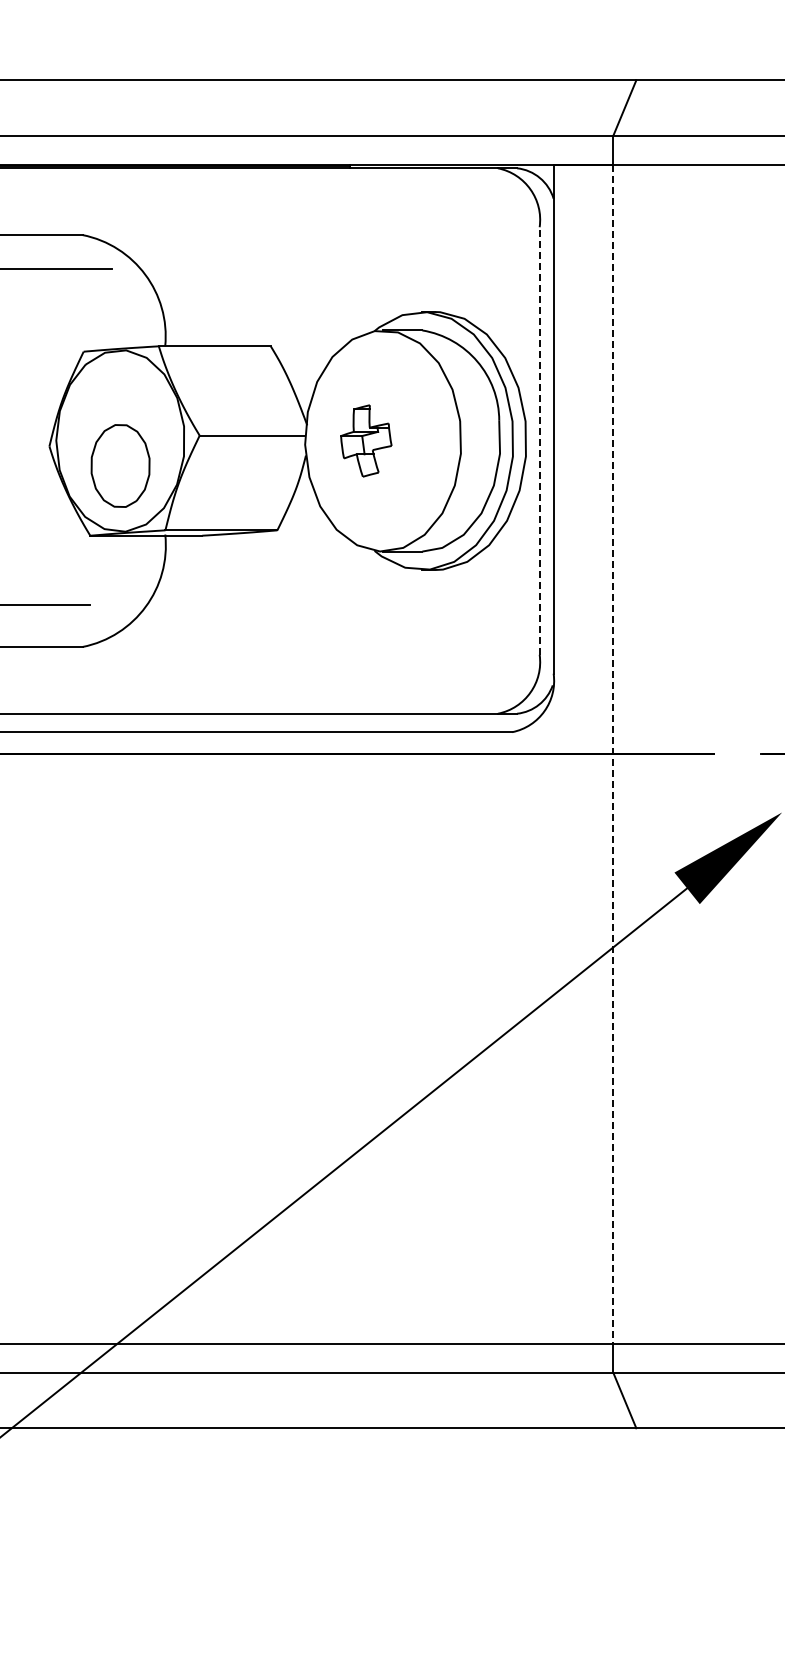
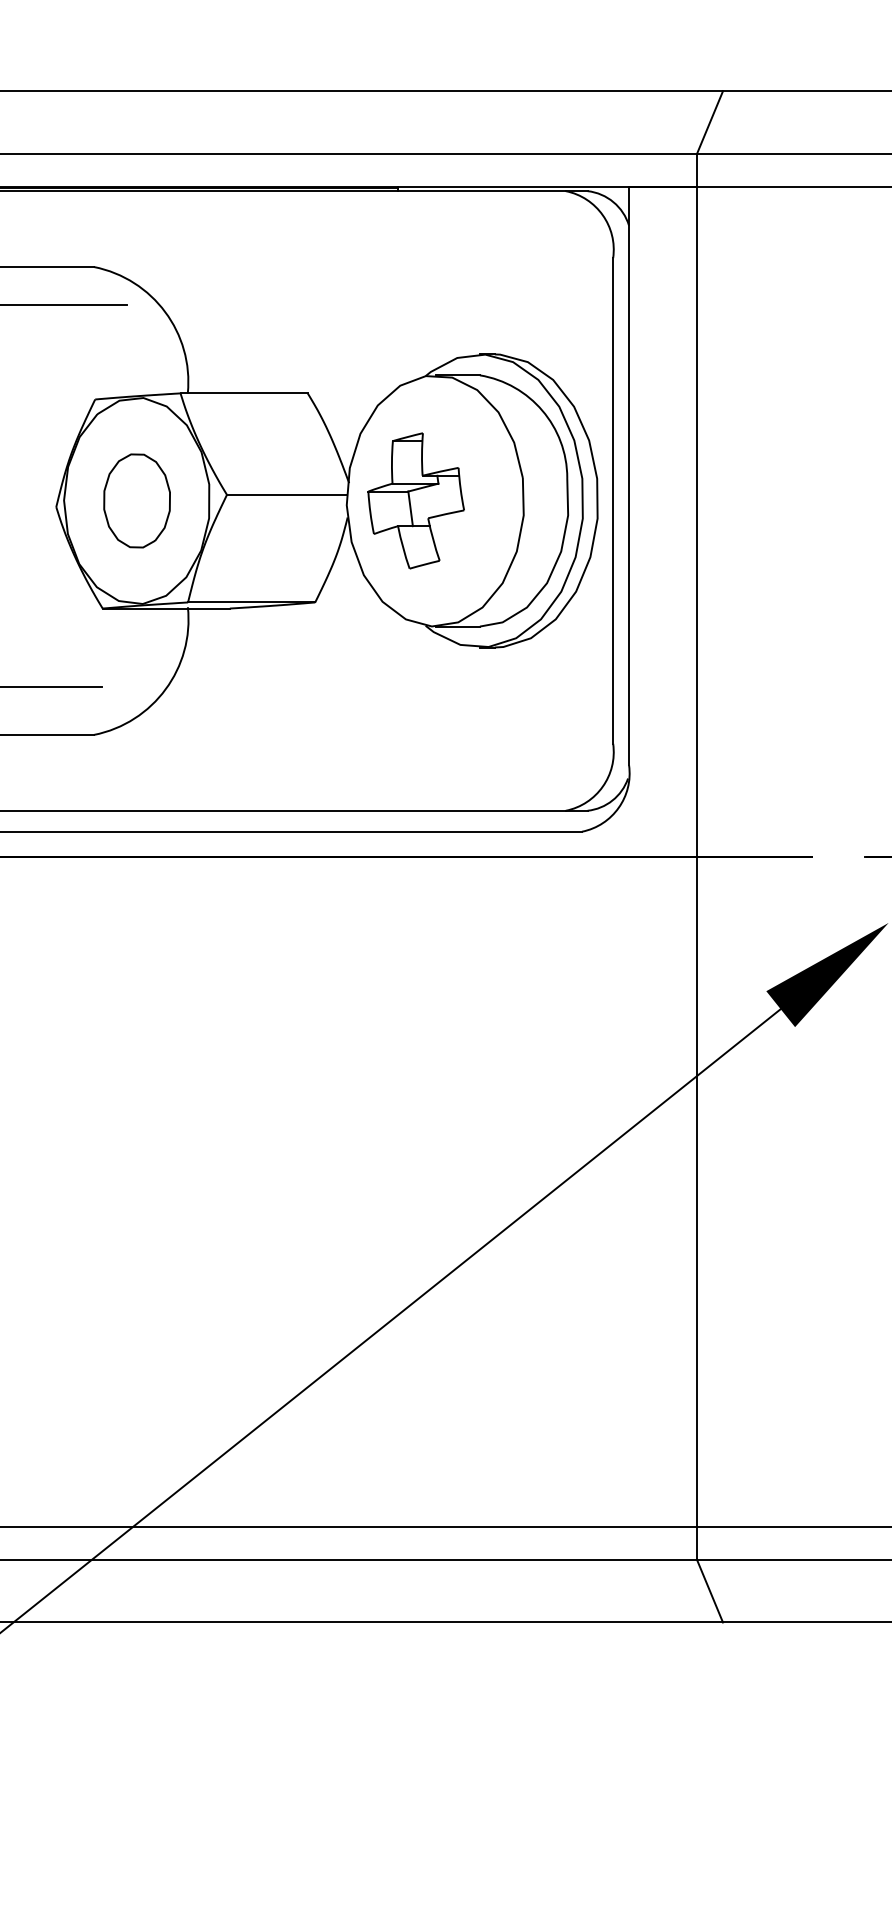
part: (366, 440) -> (416, 500), size x1.67
line: (539, 441) -> (612, 501), dashed -> solid
part: (120, 465) -> (137, 500), moved
line: (613, 754) -> (697, 857), dashed -> solid

